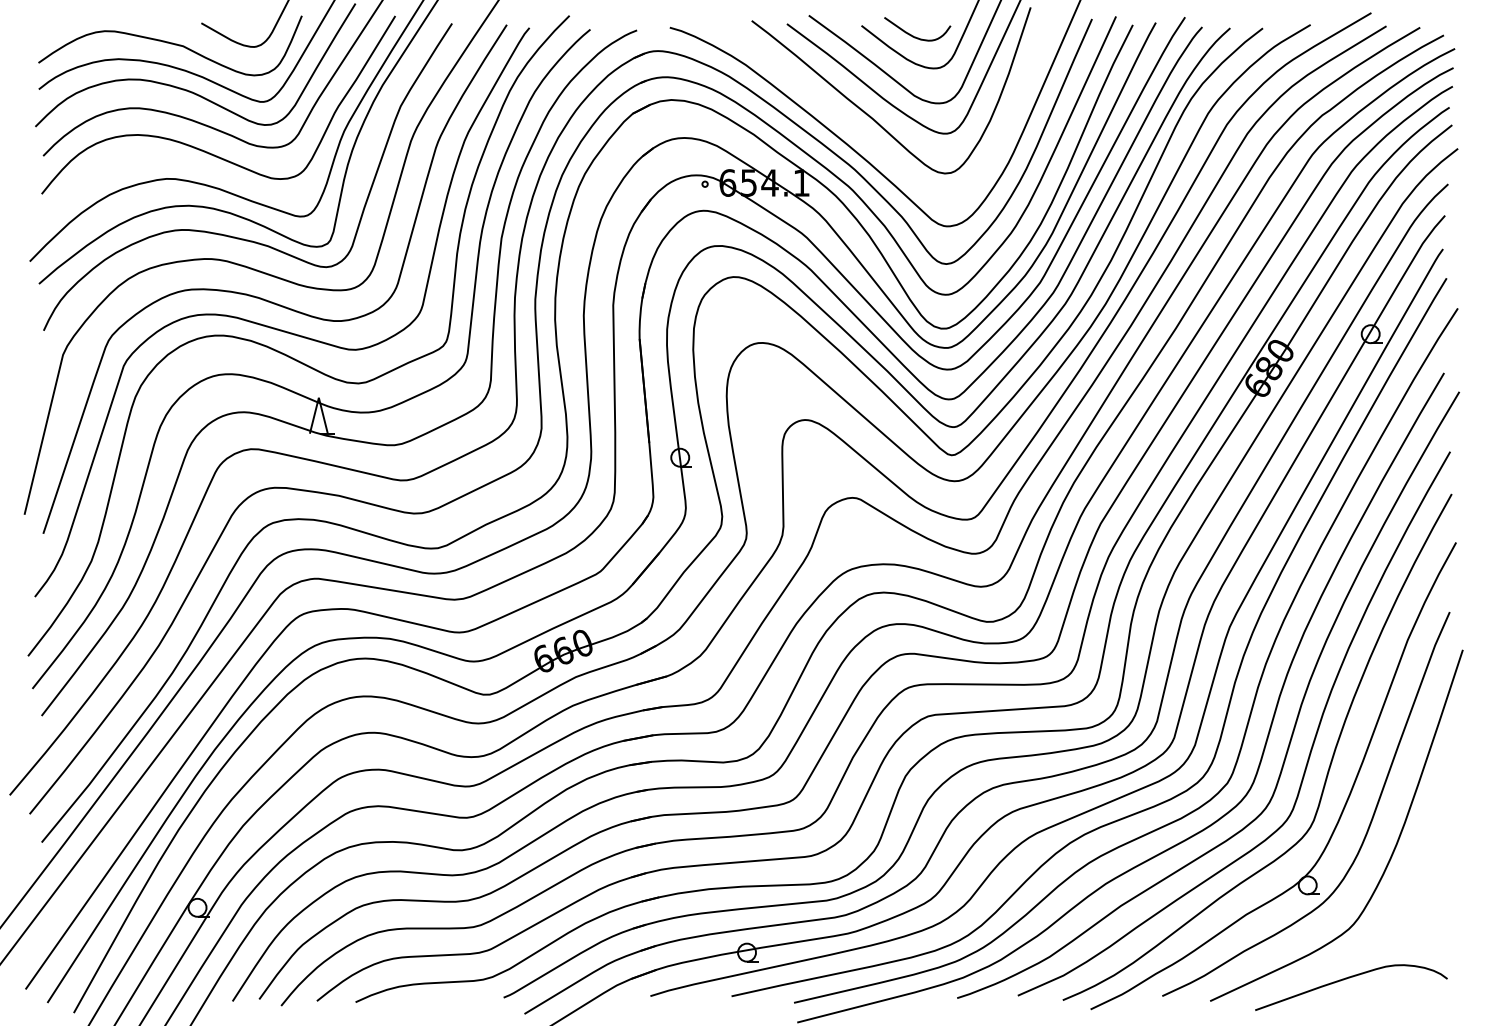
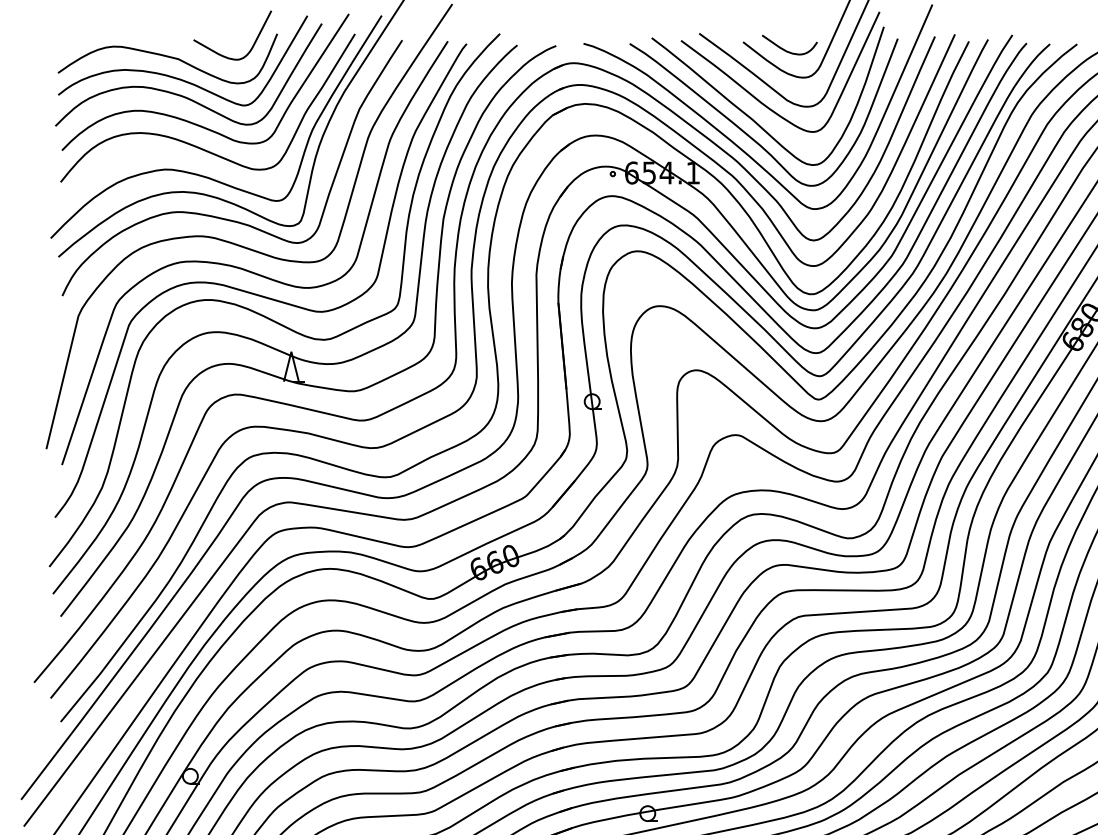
curve: (865, 134) -> (746, 132), added

